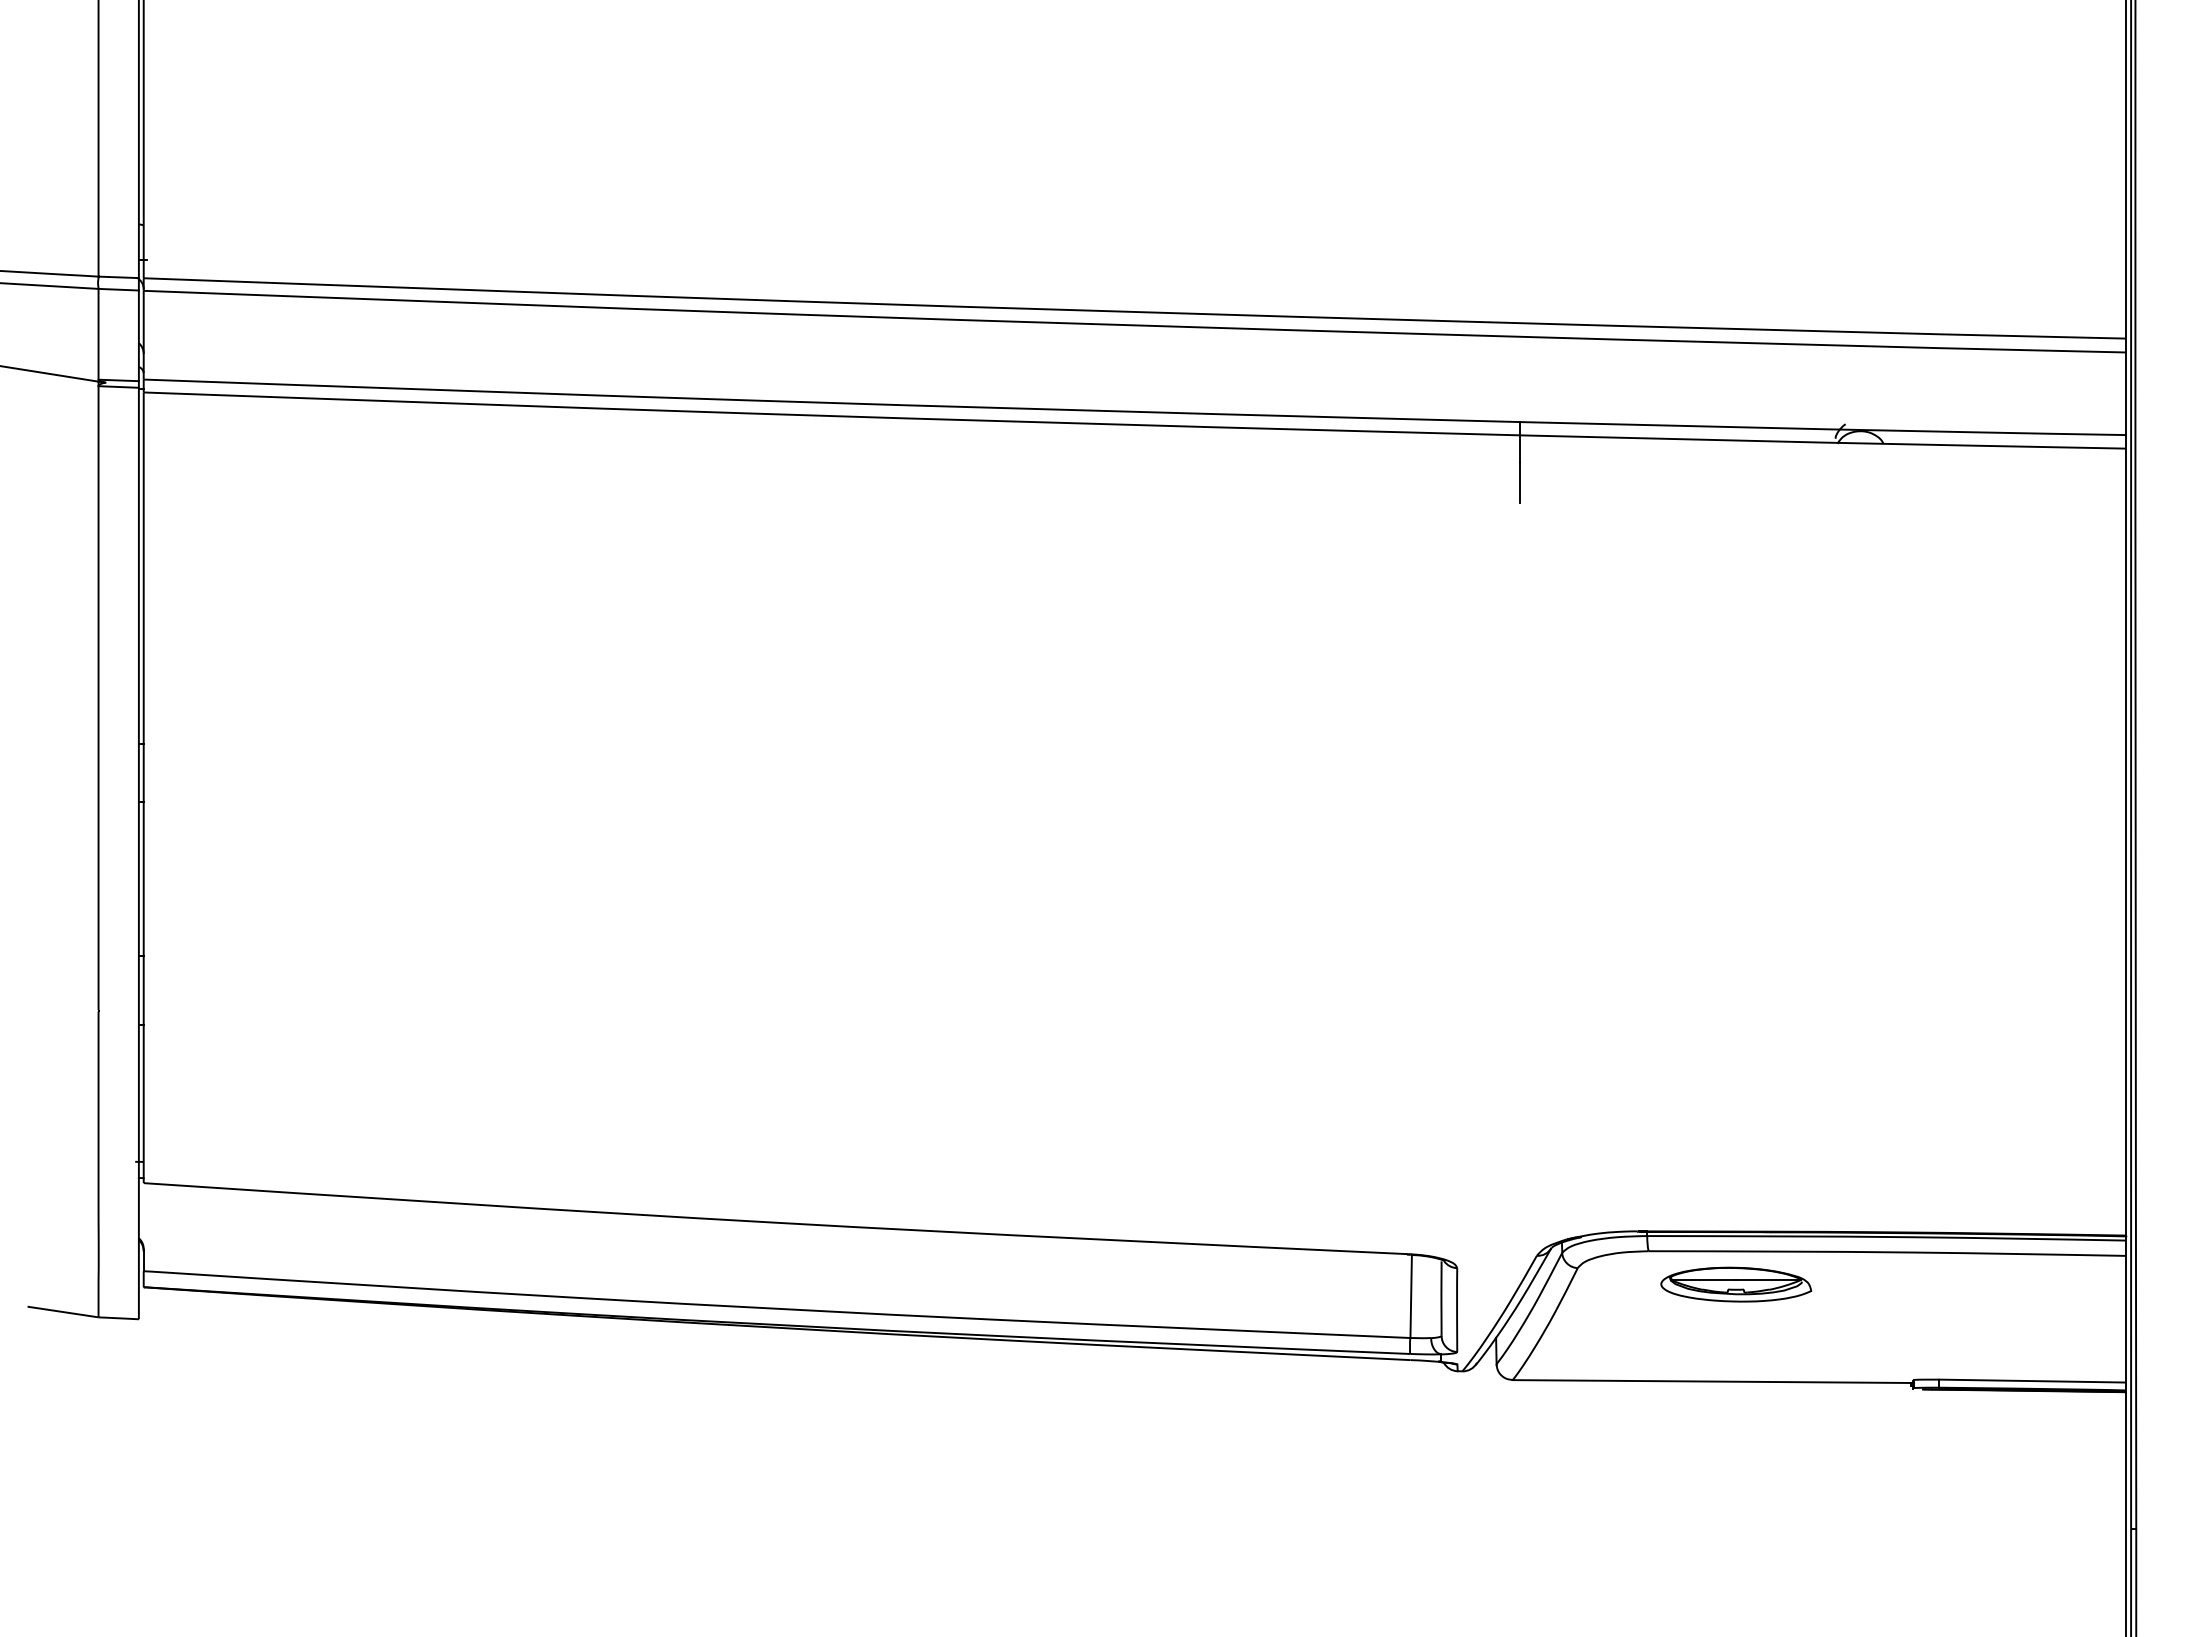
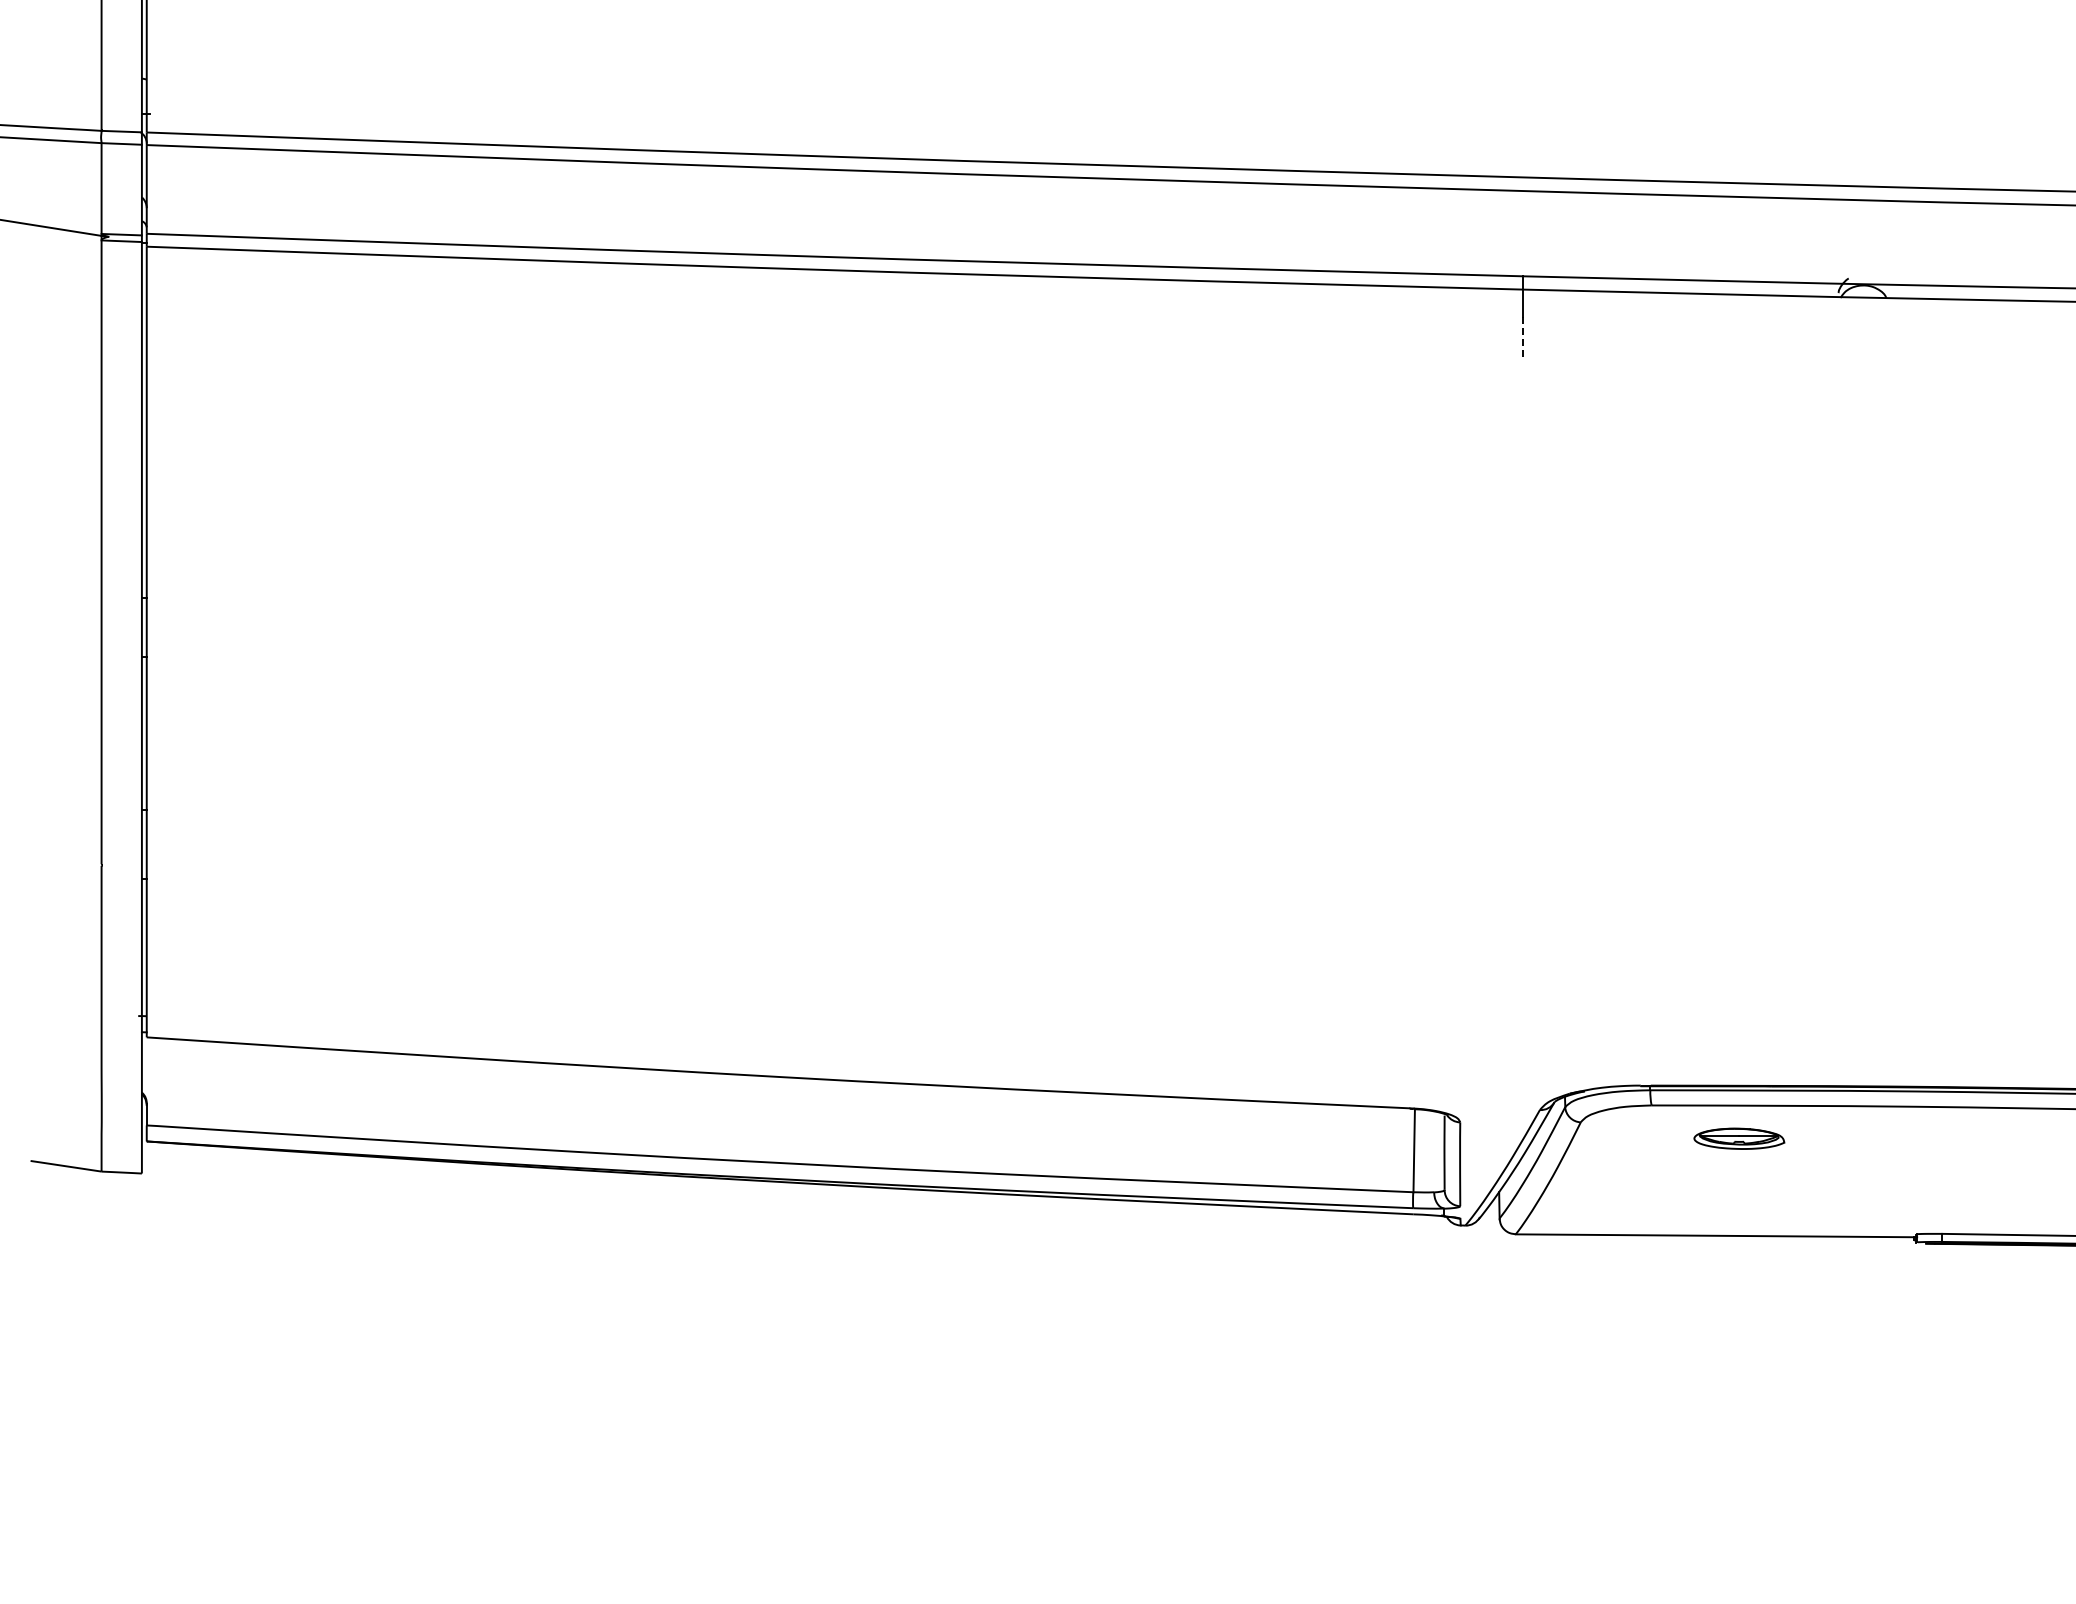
line: (1519, 482) -> (1522, 336), solid -> dashed
part: (1736, 1284) -> (1739, 1138), size x0.6

